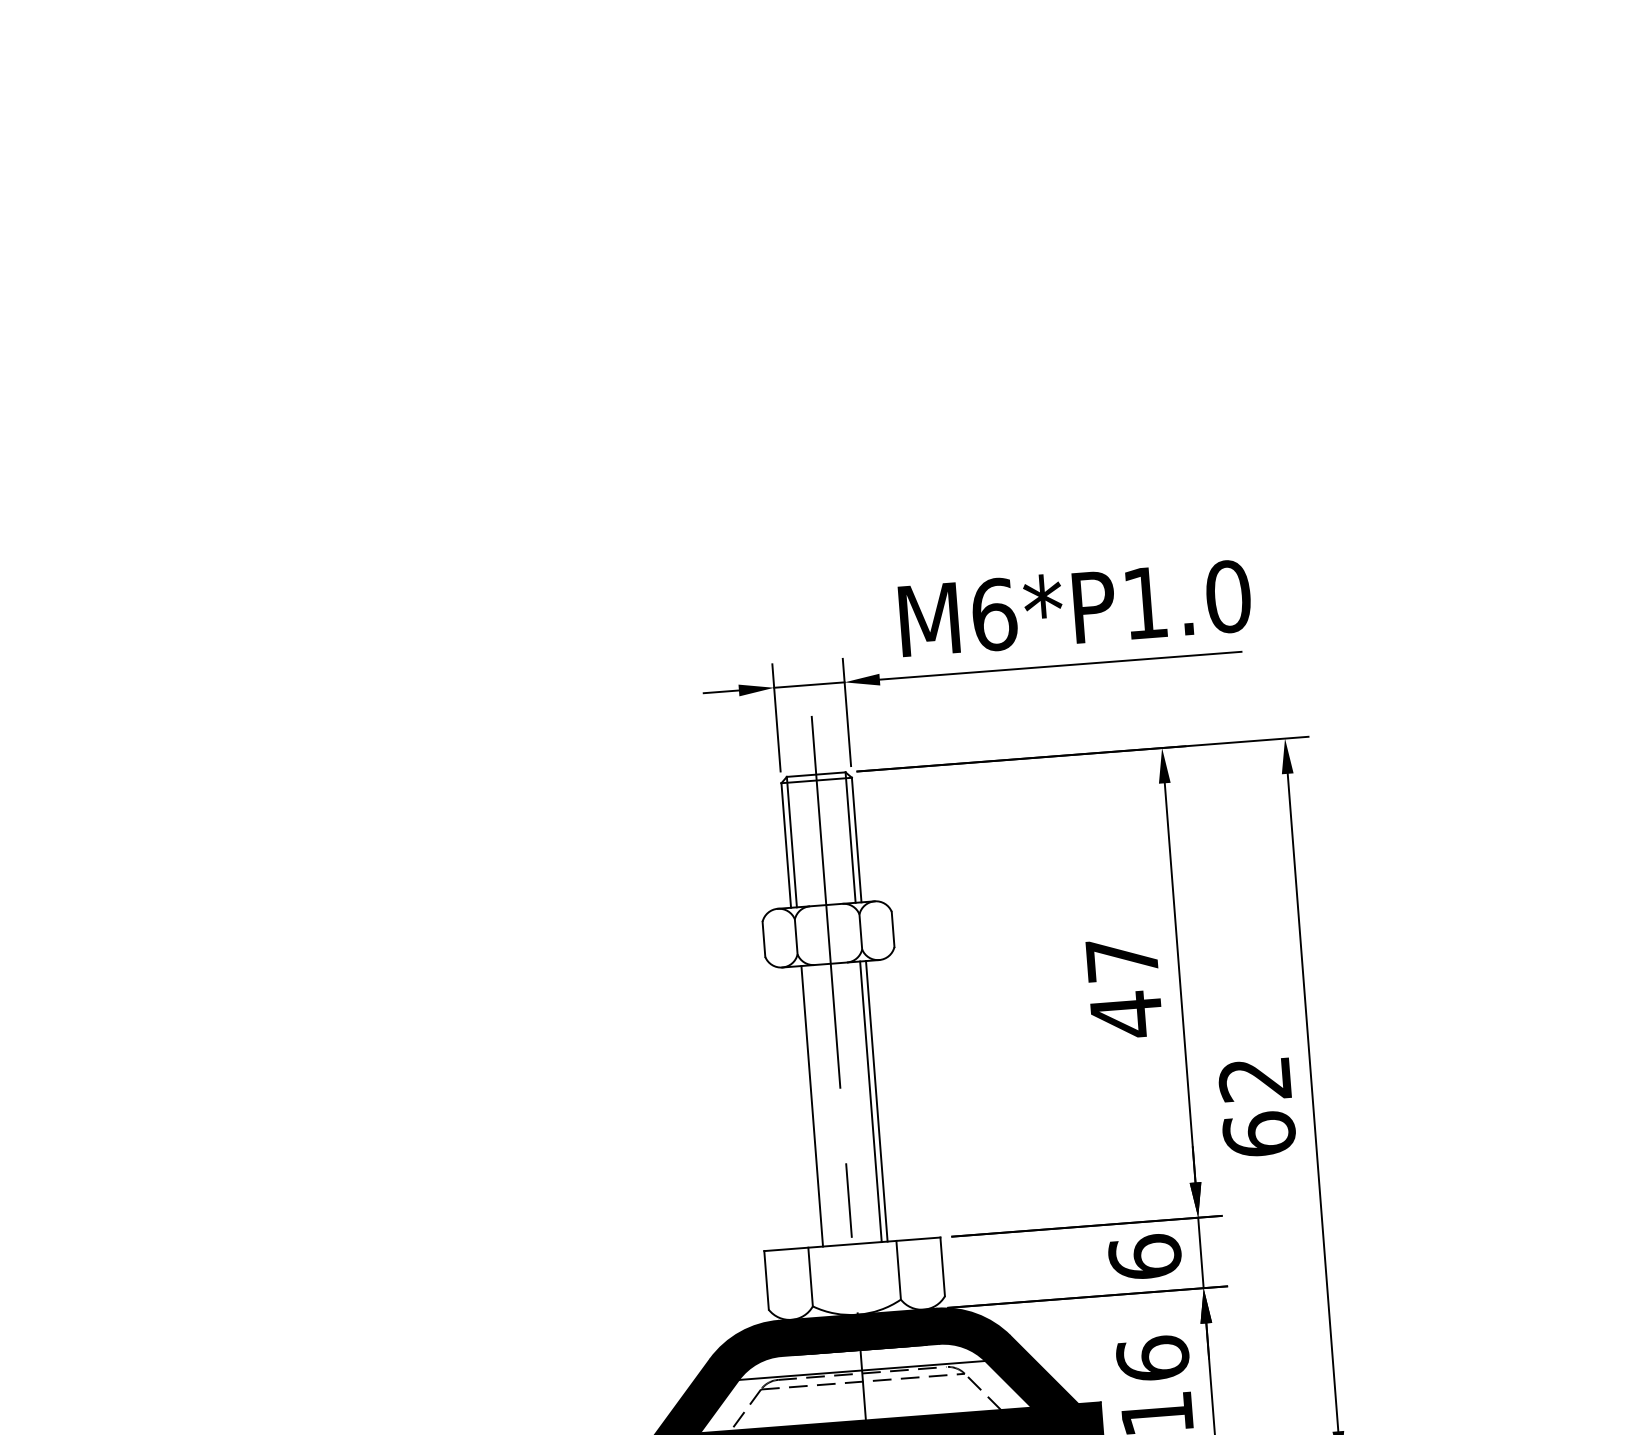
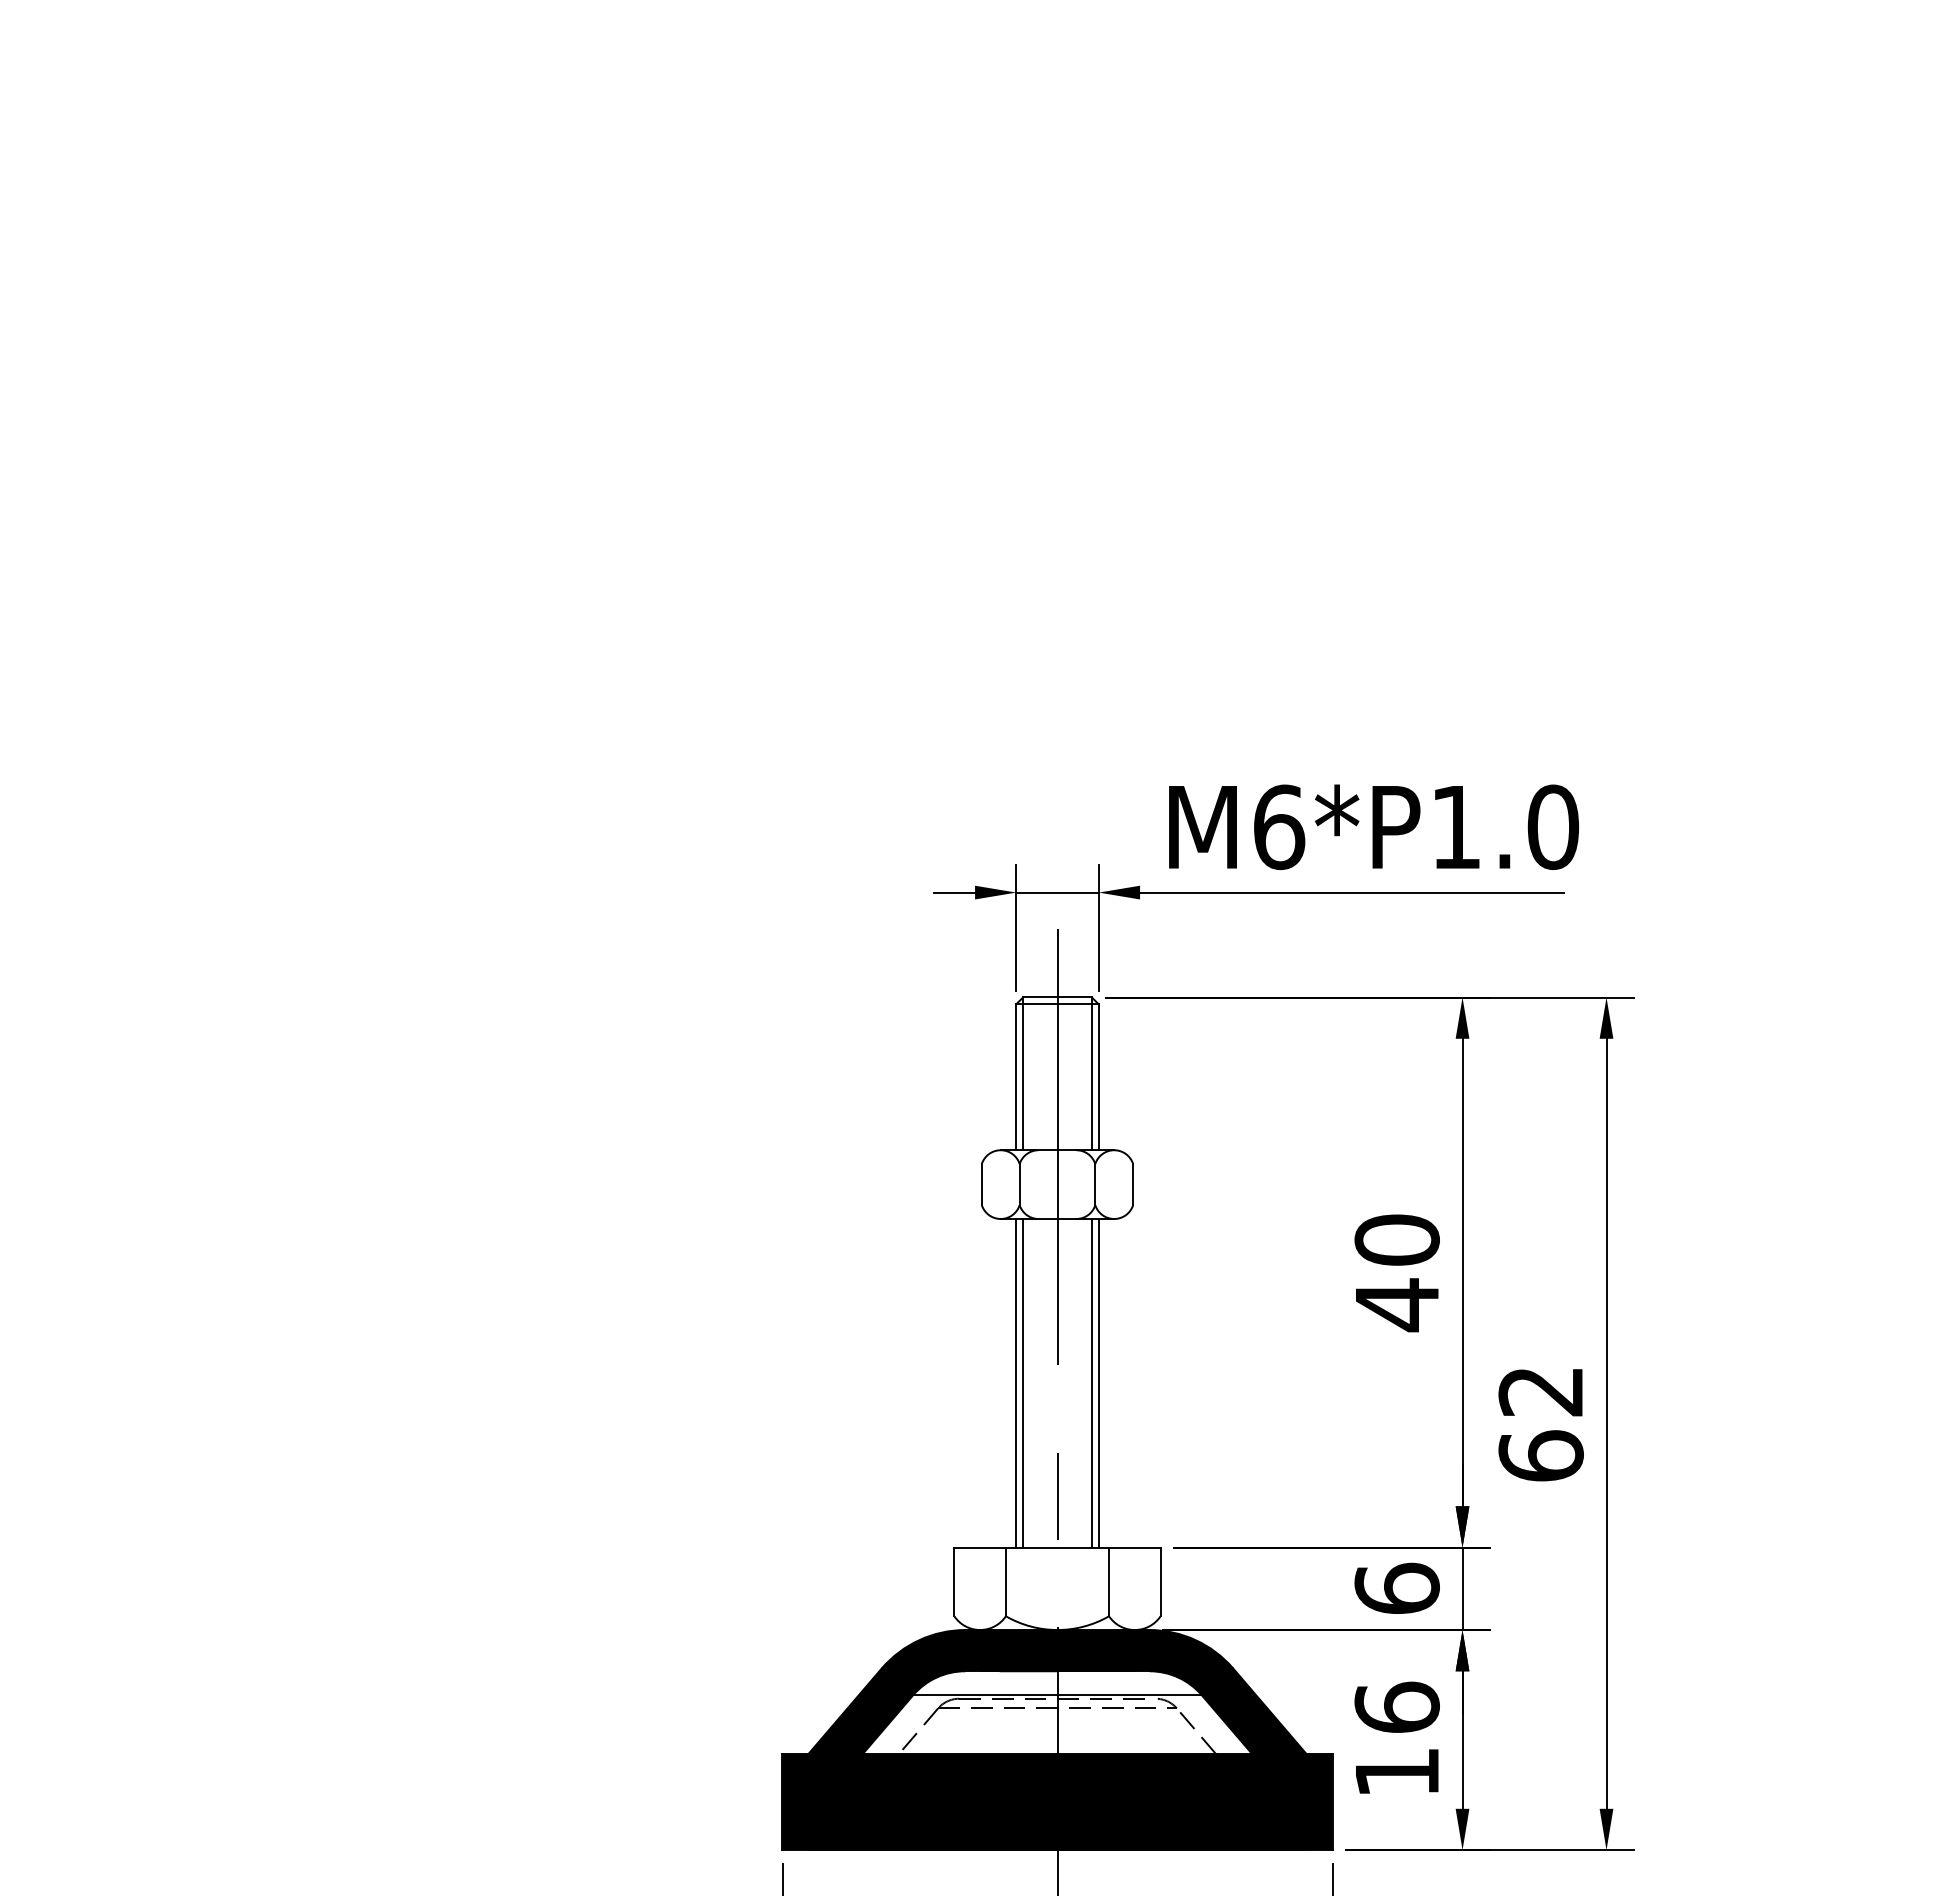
text: (1121, 959) -> (1396, 1239), 47 -> 40
line: (806, 1106) -> (1016, 1382), added

